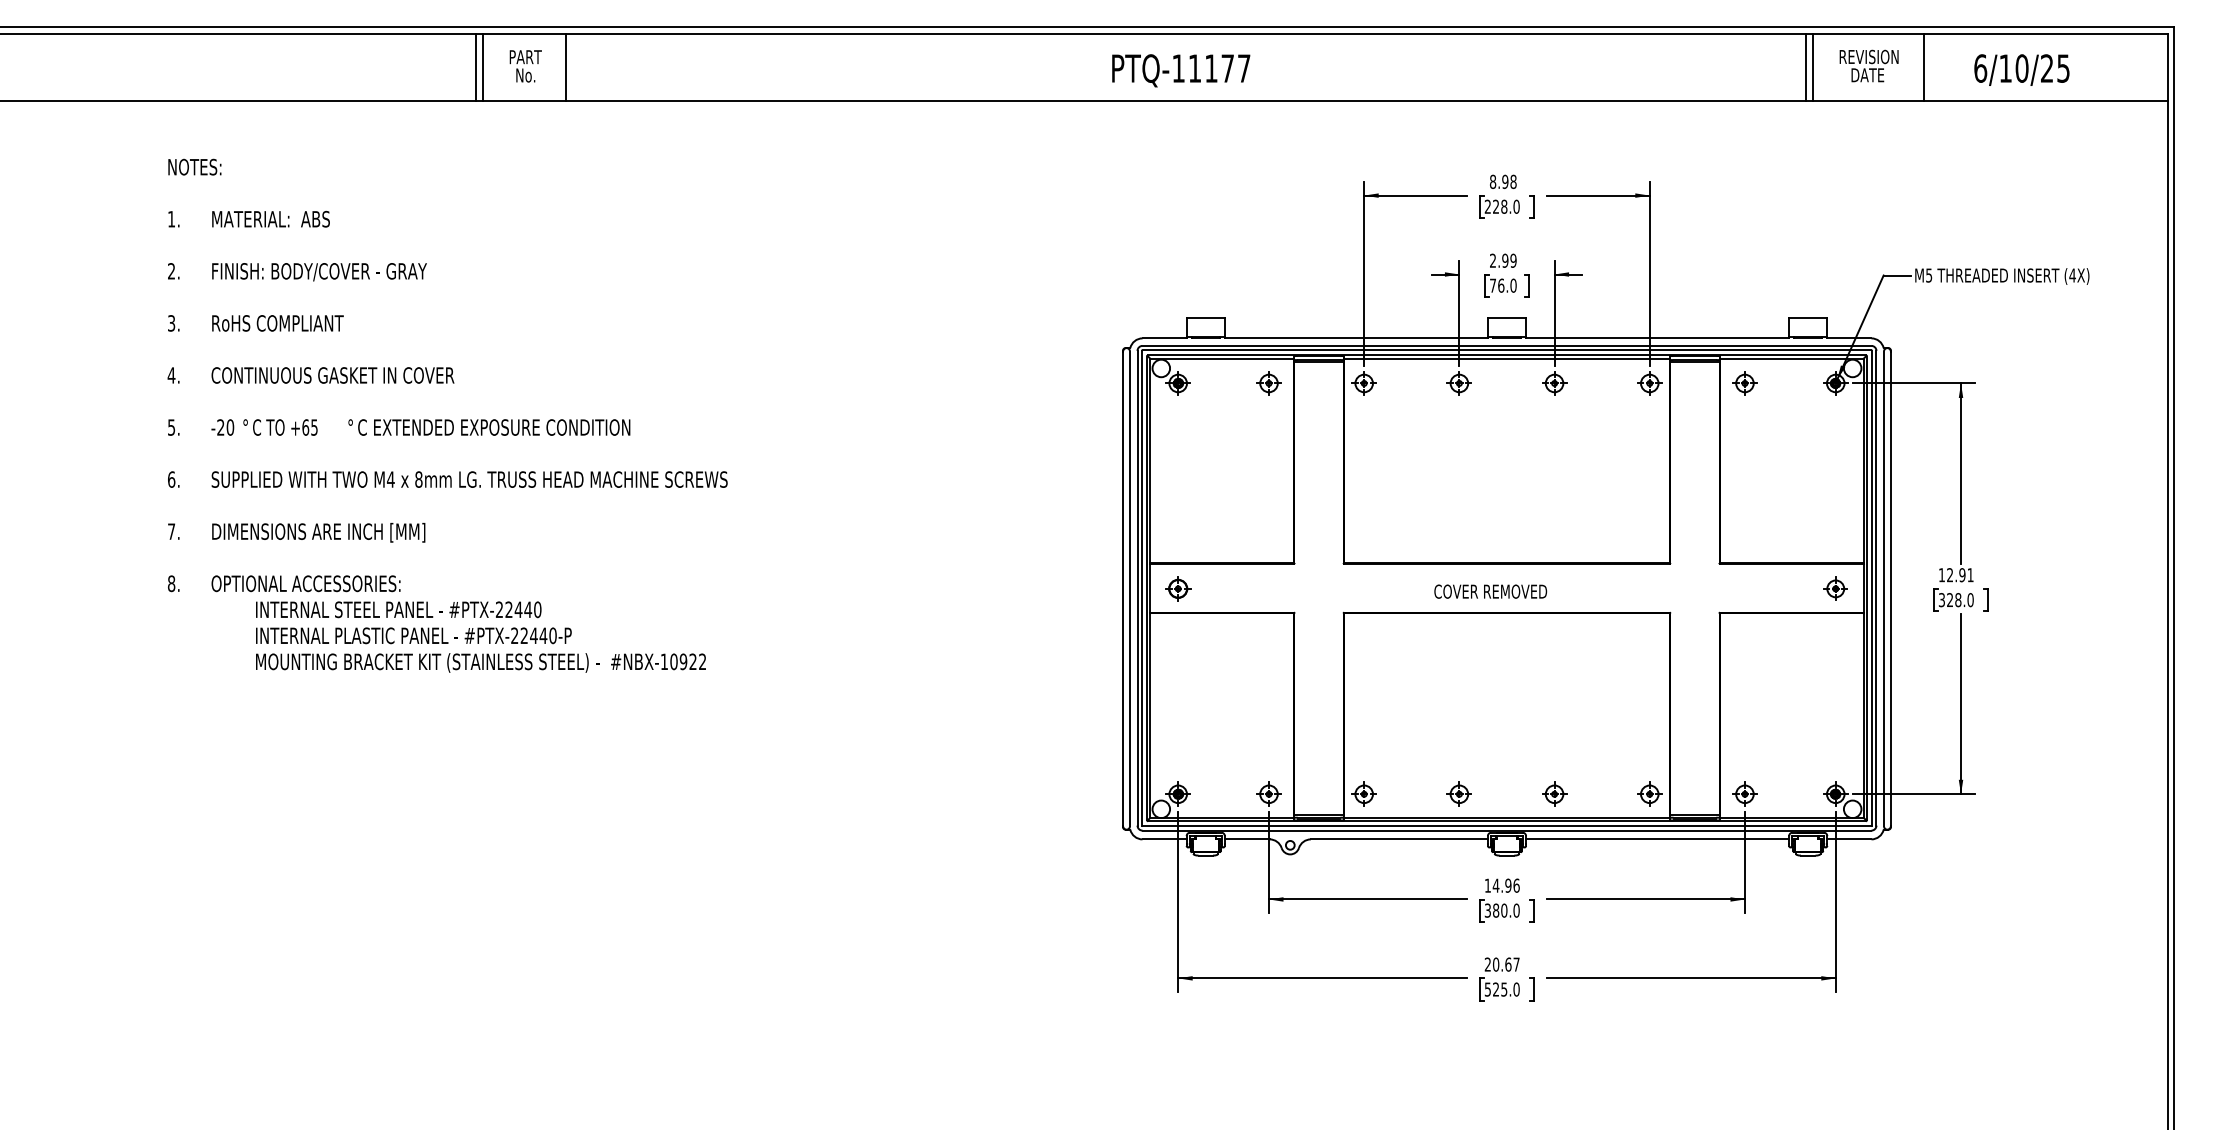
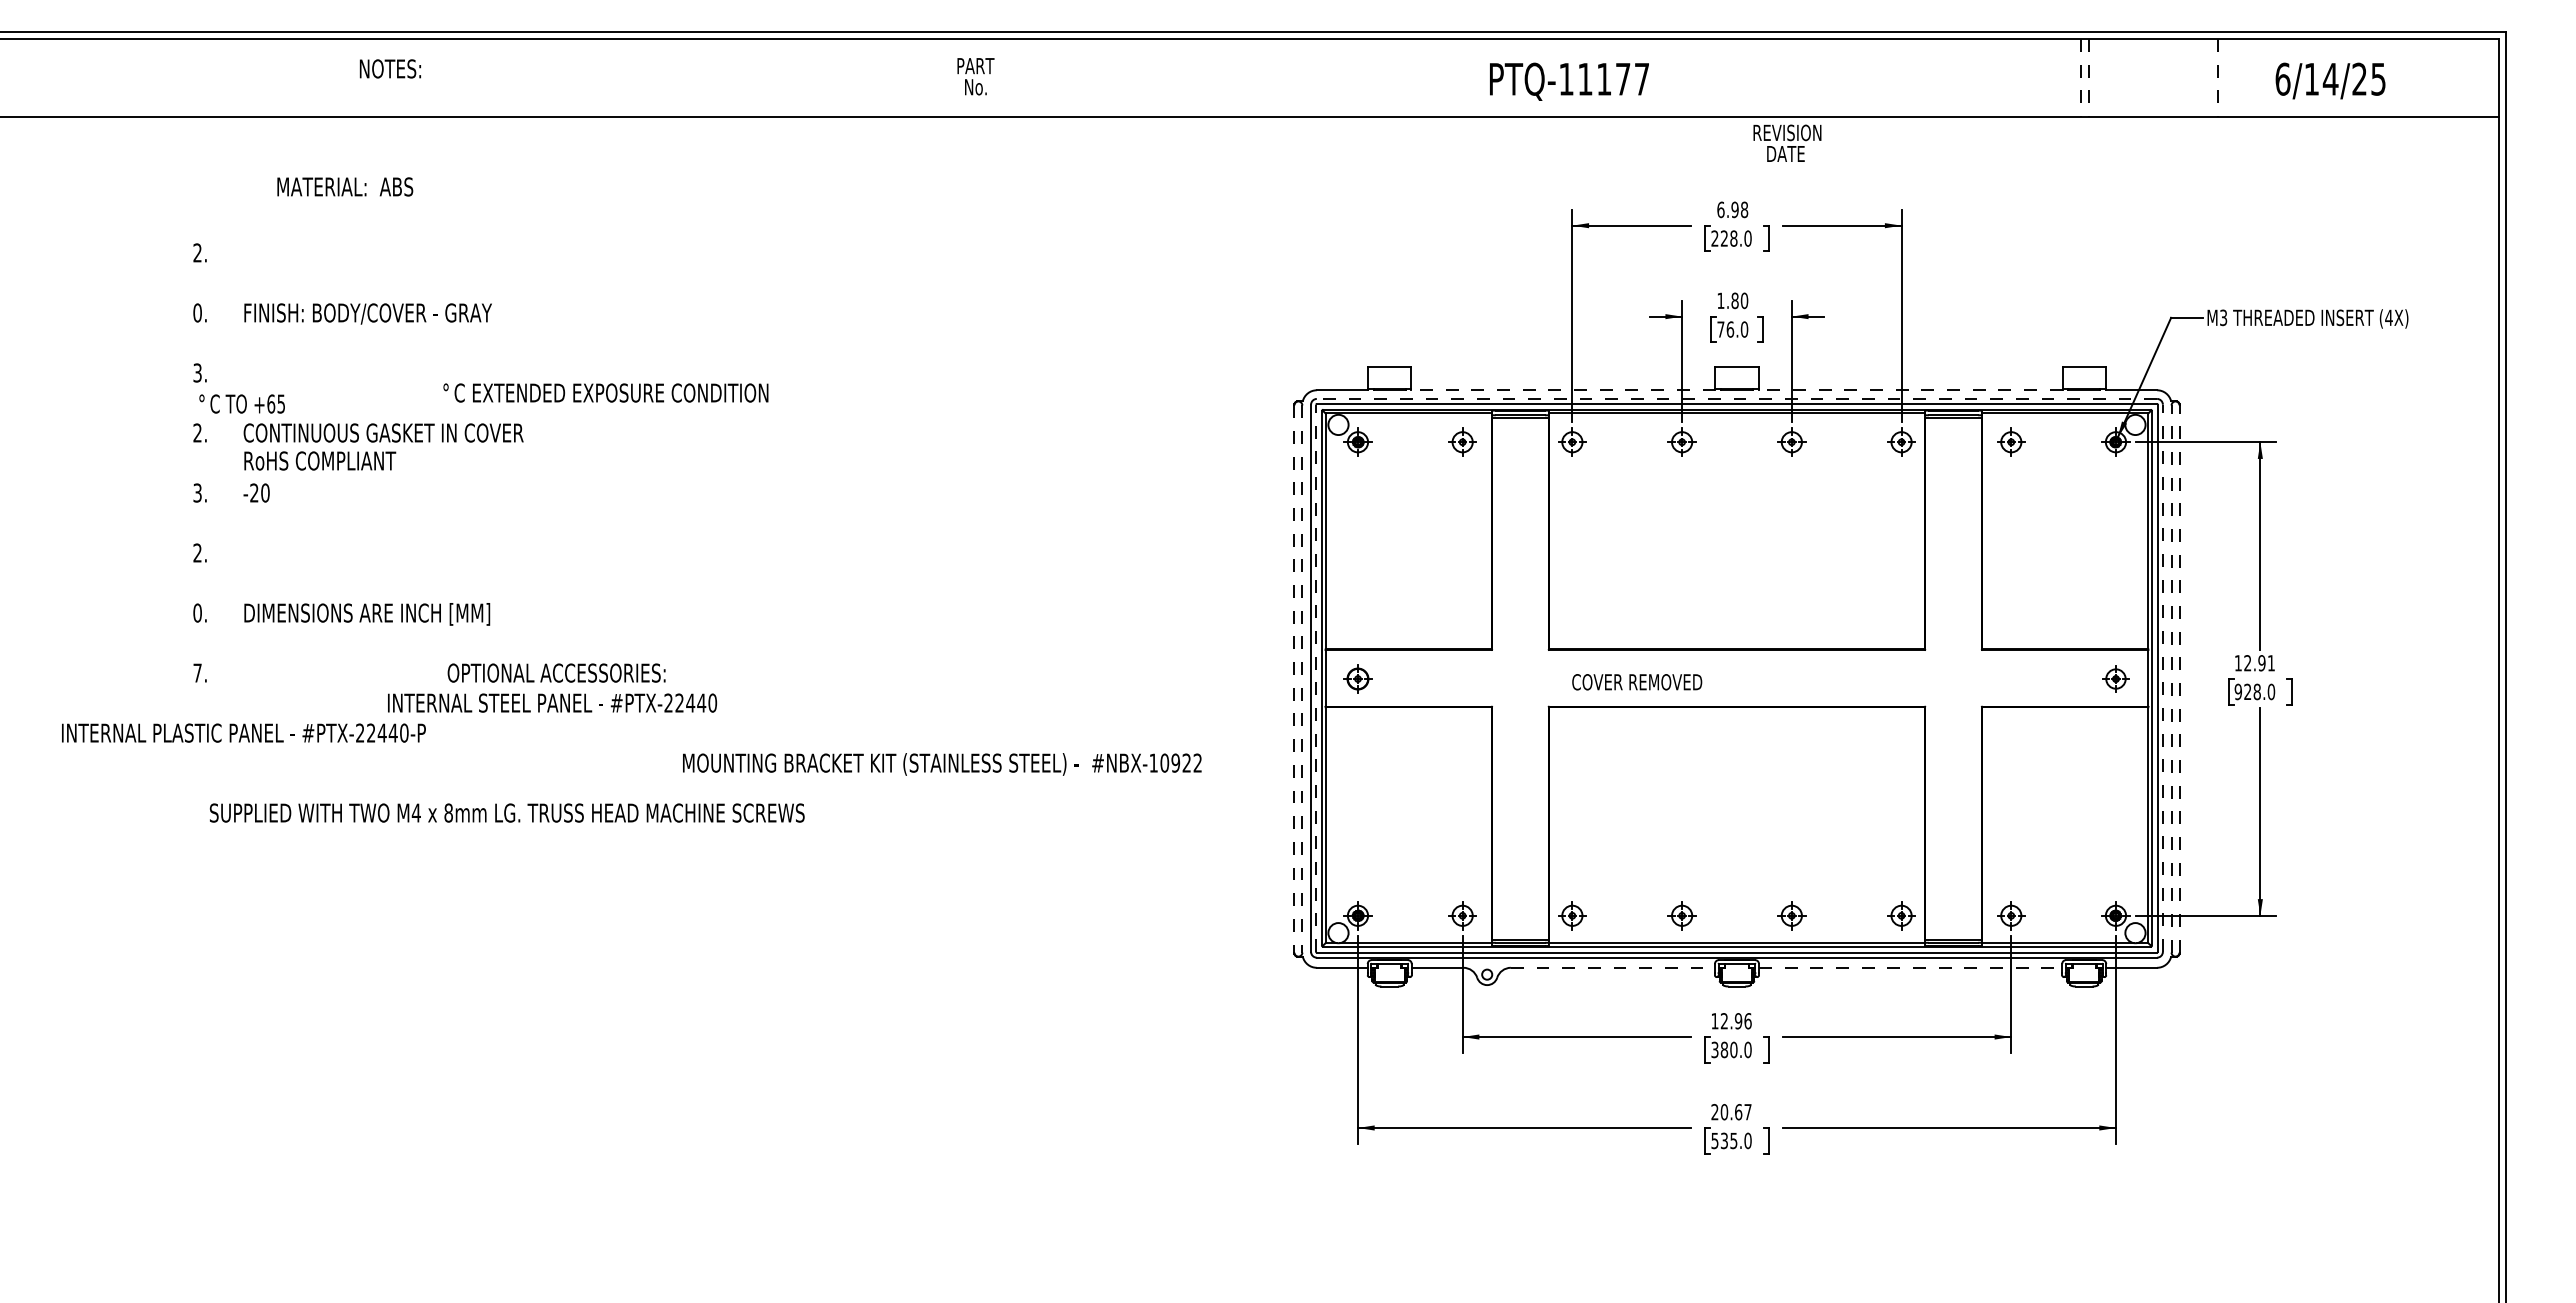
text: (1869, 65) -> (1787, 142), moved
text: (525, 66) -> (975, 76), moved
line: (475, 67) -> (548, 77), removed
line: (482, 67) -> (556, 77), removed
line: (566, 67) -> (652, 77), removed
line: (1805, 67) -> (2081, 78), solid -> dashed
line: (1812, 67) -> (2089, 78), solid -> dashed
line: (1923, 67) -> (2217, 78), solid -> dashed
text: (2021, 67) -> (2330, 78), 6/10/25 -> 6/14/25
text: (1181, 70) -> (1569, 81), moved
text: (194, 166) -> (389, 68), moved
text: (1492, 181) -> (1720, 209), 8.98 -> 6.98
text: (171, 218) -> (197, 252), 1. -> 2.
text: (271, 218) -> (345, 186), moved
text: (1503, 260) -> (1732, 300), 2.99 -> 1.80
text: (171, 270) -> (197, 312), 2. -> 0.
text: (1929, 275) -> (2223, 317), M5 -> M3
text: (278, 322) -> (320, 460), moved
line: (1356, 338) -> (1563, 390), solid -> dashed
line: (1657, 338) -> (1910, 390), solid -> dashed
line: (1506, 345) -> (1736, 398), solid -> dashed
text: (171, 375) -> (197, 432), 4. -> 2.
text: (171, 427) -> (197, 492), 5. -> 3.
text: (279, 427) -> (241, 403), moved
text: (488, 427) -> (605, 392), moved
text: (171, 479) -> (197, 552), 6. -> 2.
text: (469, 479) -> (506, 812), moved
text: (171, 531) -> (197, 612), 7. -> 0.
text: (171, 583) -> (197, 672), 8. -> 7.
text: (305, 583) -> (556, 672), moved
line: (1142, 588) -> (1316, 678), solid -> dashed
line: (1876, 588) -> (2162, 678), solid -> dashed
line: (1123, 589) -> (1294, 679), solid -> dashed
line: (1130, 589) -> (1302, 679), solid -> dashed
line: (1883, 589) -> (2171, 679), solid -> dashed
line: (1890, 589) -> (2179, 679), solid -> dashed
text: (1490, 591) -> (1637, 682), moved
text: (1941, 599) -> (2237, 691), 328.0 -> 928.0
text: (398, 609) -> (552, 702), moved
text: (413, 635) -> (243, 732), moved
text: (481, 663) -> (942, 764), moved
line: (1399, 839) -> (1613, 967), solid -> dashed
line: (1657, 839) -> (1910, 967), solid -> dashed
text: (1496, 885) -> (1724, 1021), 14.96 -> 12.96
text: (1496, 990) -> (1724, 1141), 525.0 -> 535.0

